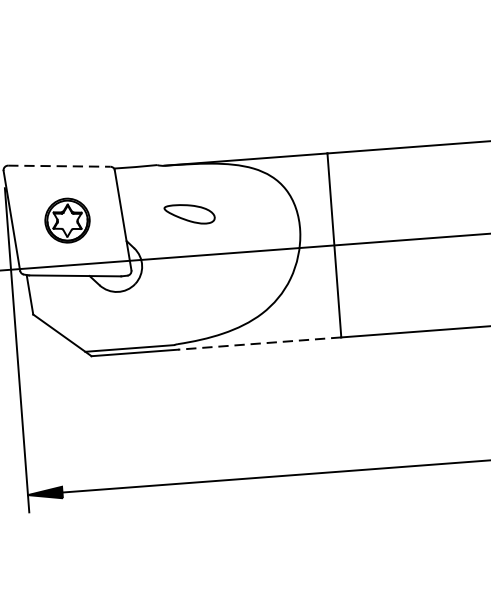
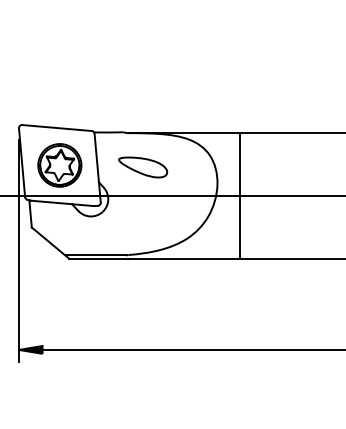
line: (59, 166) -> (57, 128), dashed -> solid
part: (190, 214) -> (143, 167), size x1.43
part: (66, 220) -> (59, 165), size x1.43
line: (260, 343) -> (184, 258), dashed -> solid

